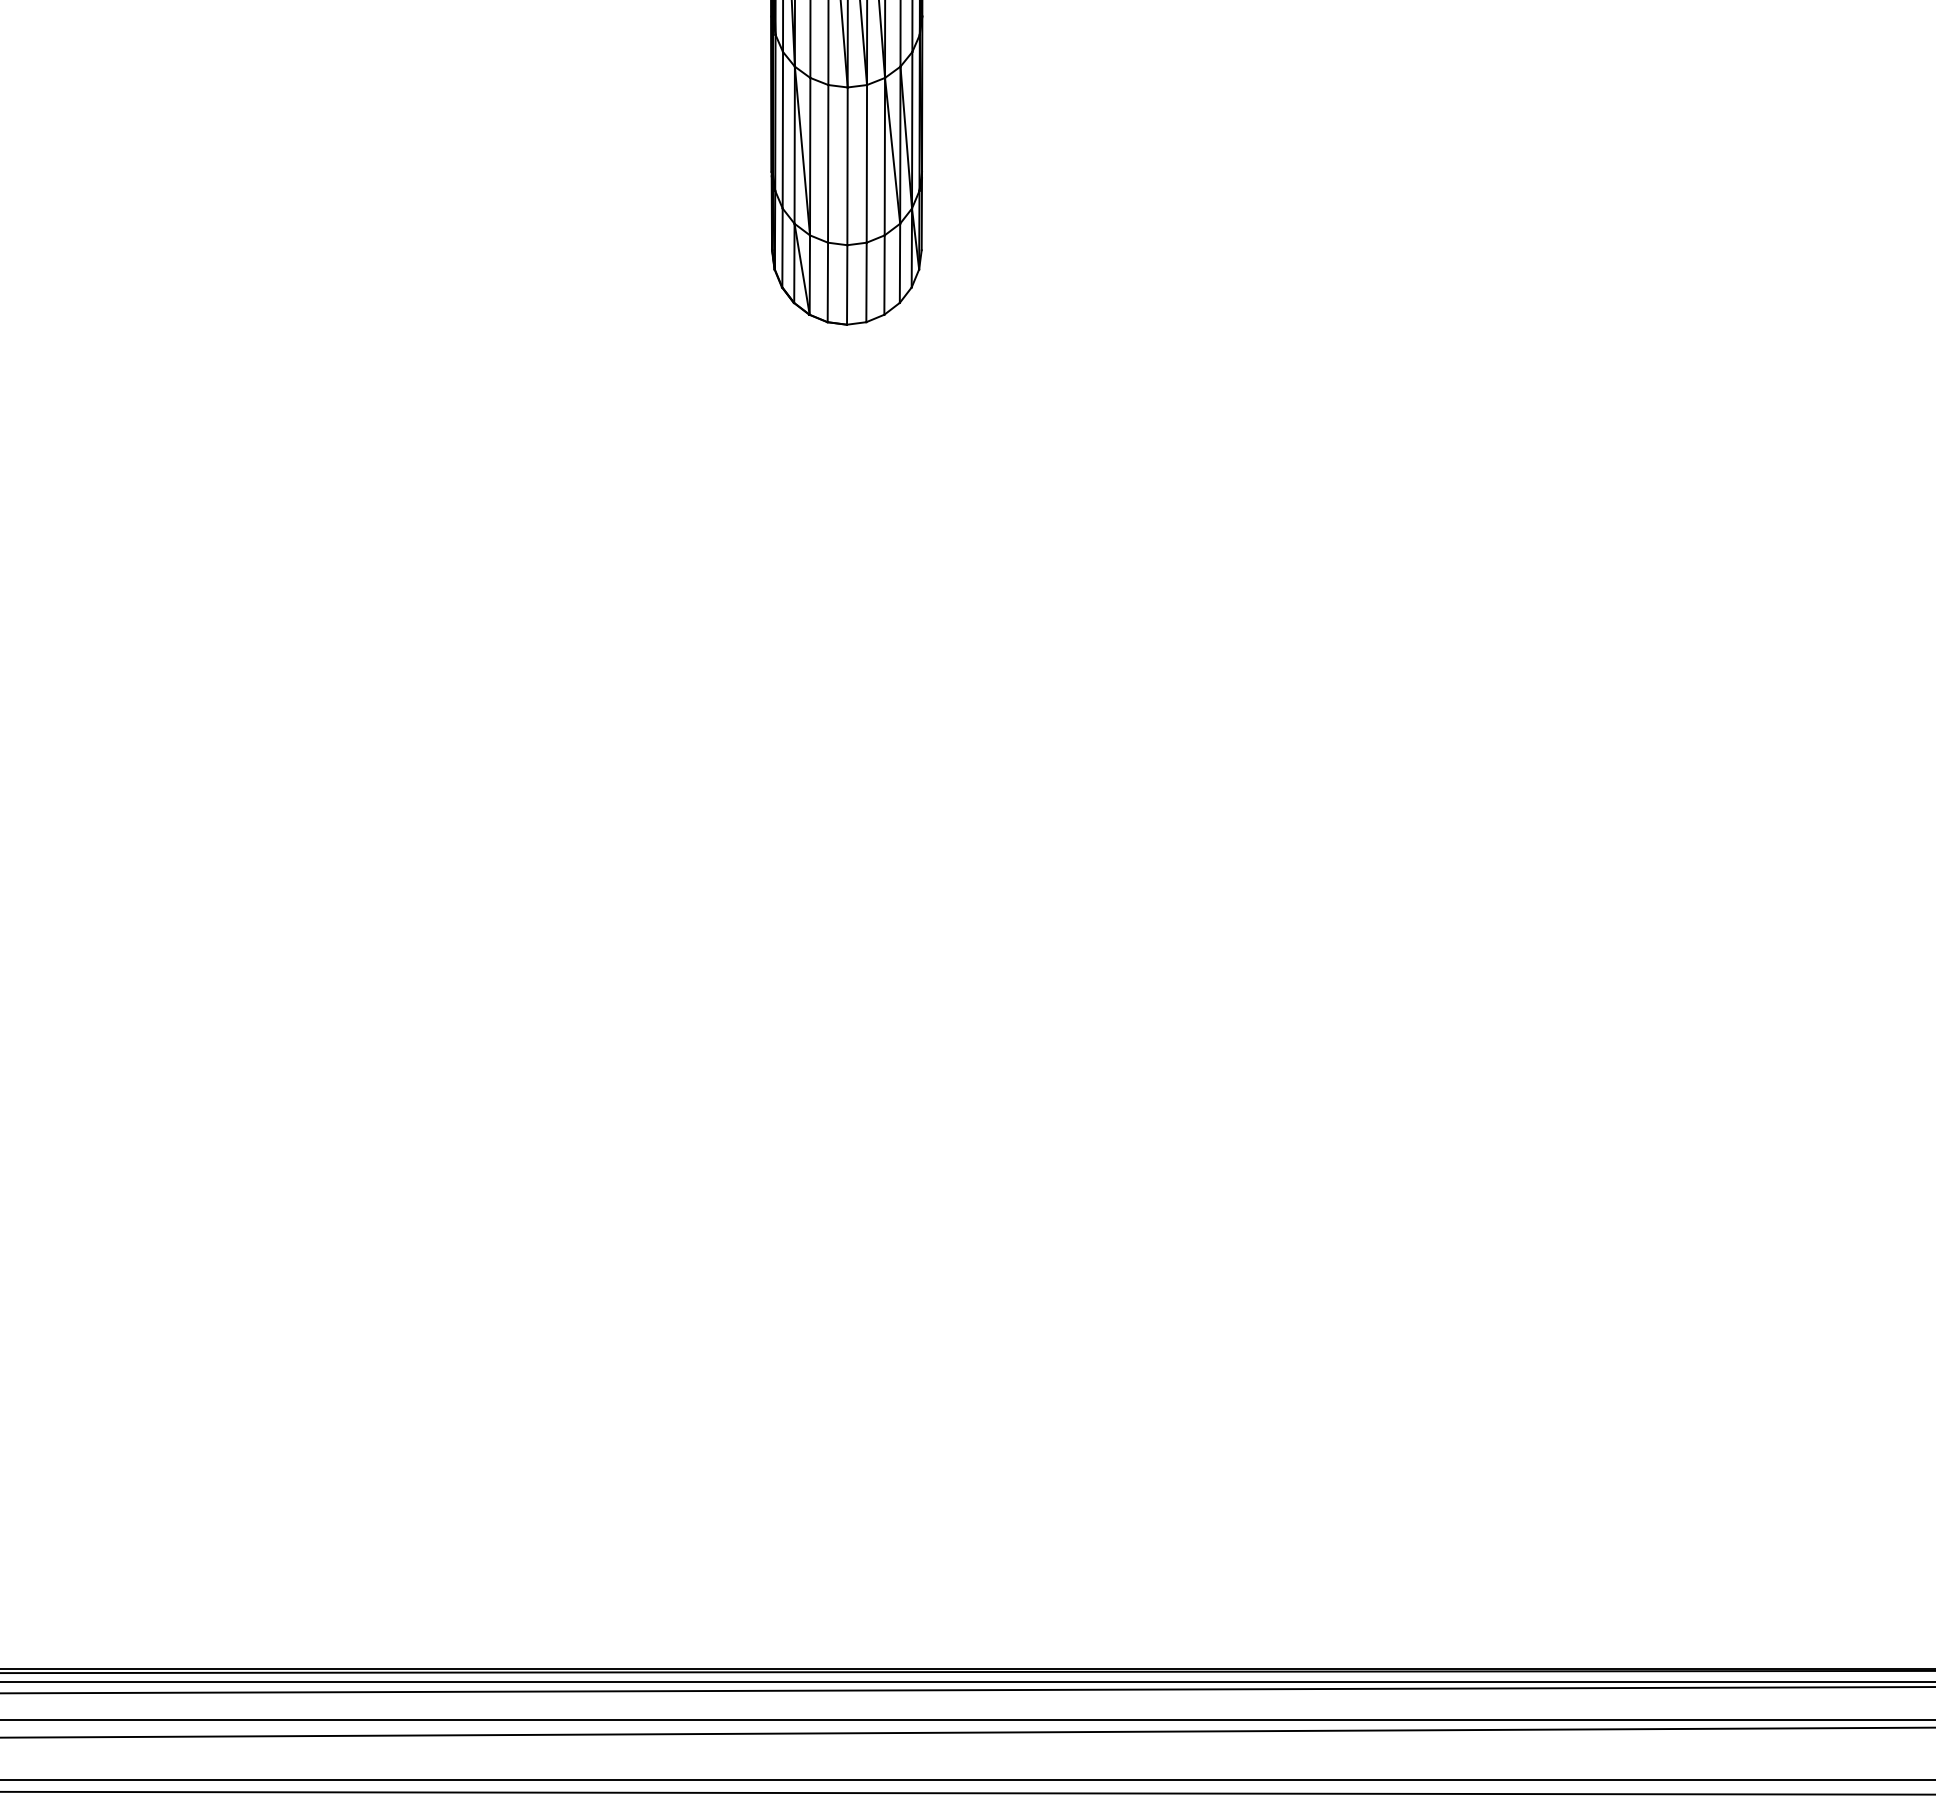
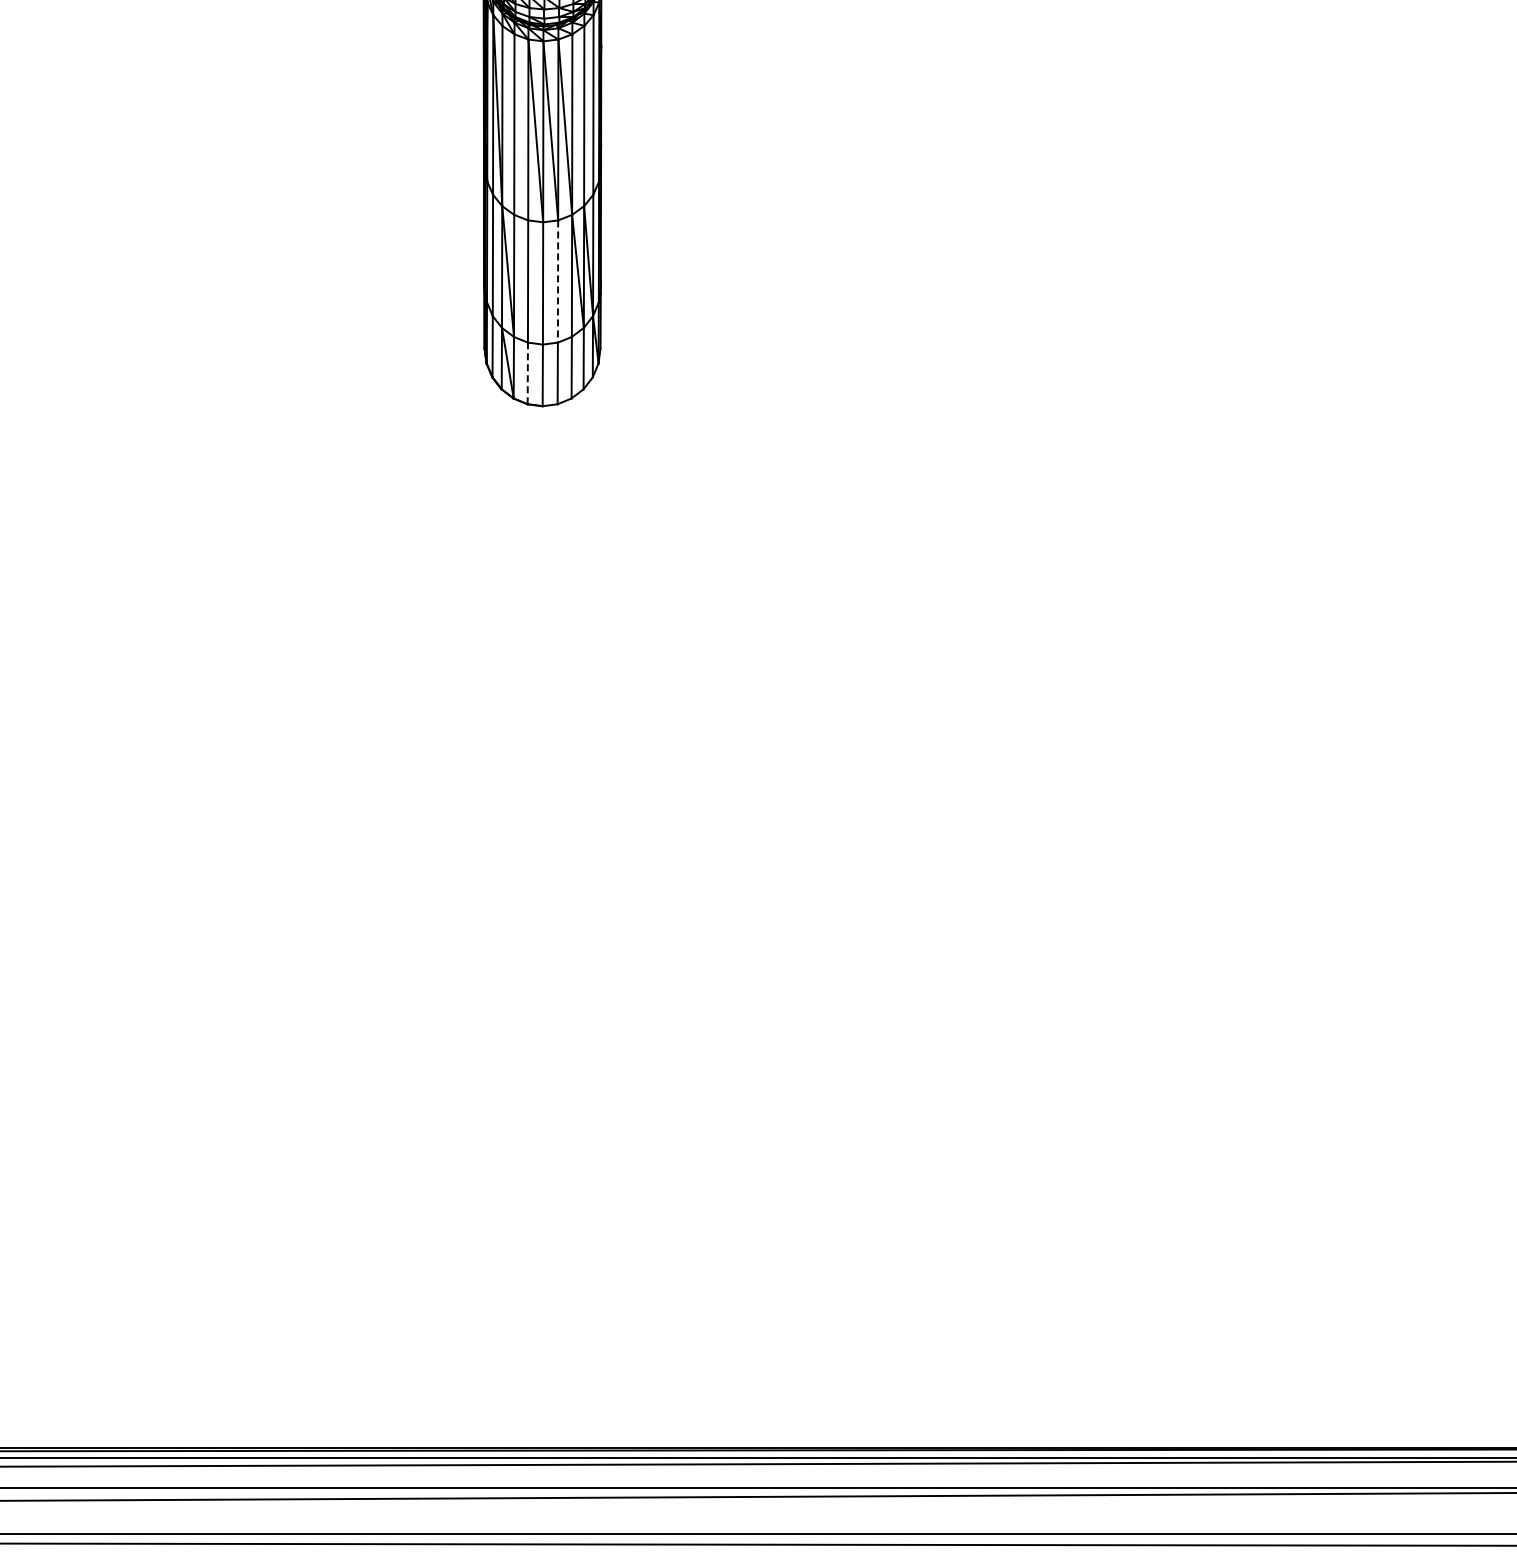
line: (867, 165) -> (558, 282), solid -> dashed
line: (827, 282) -> (527, 373), solid -> dashed

